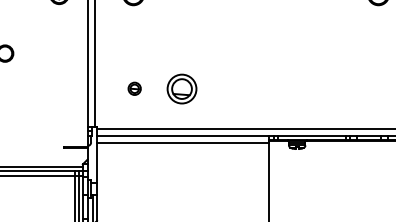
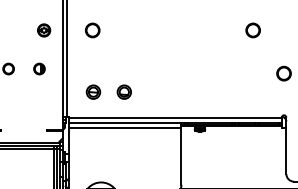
part: (52, 52) -> (39, 68), added
part: (134, 87) -> (93, 91), size x1.67
part: (180, 87) -> (123, 91), size x0.71

